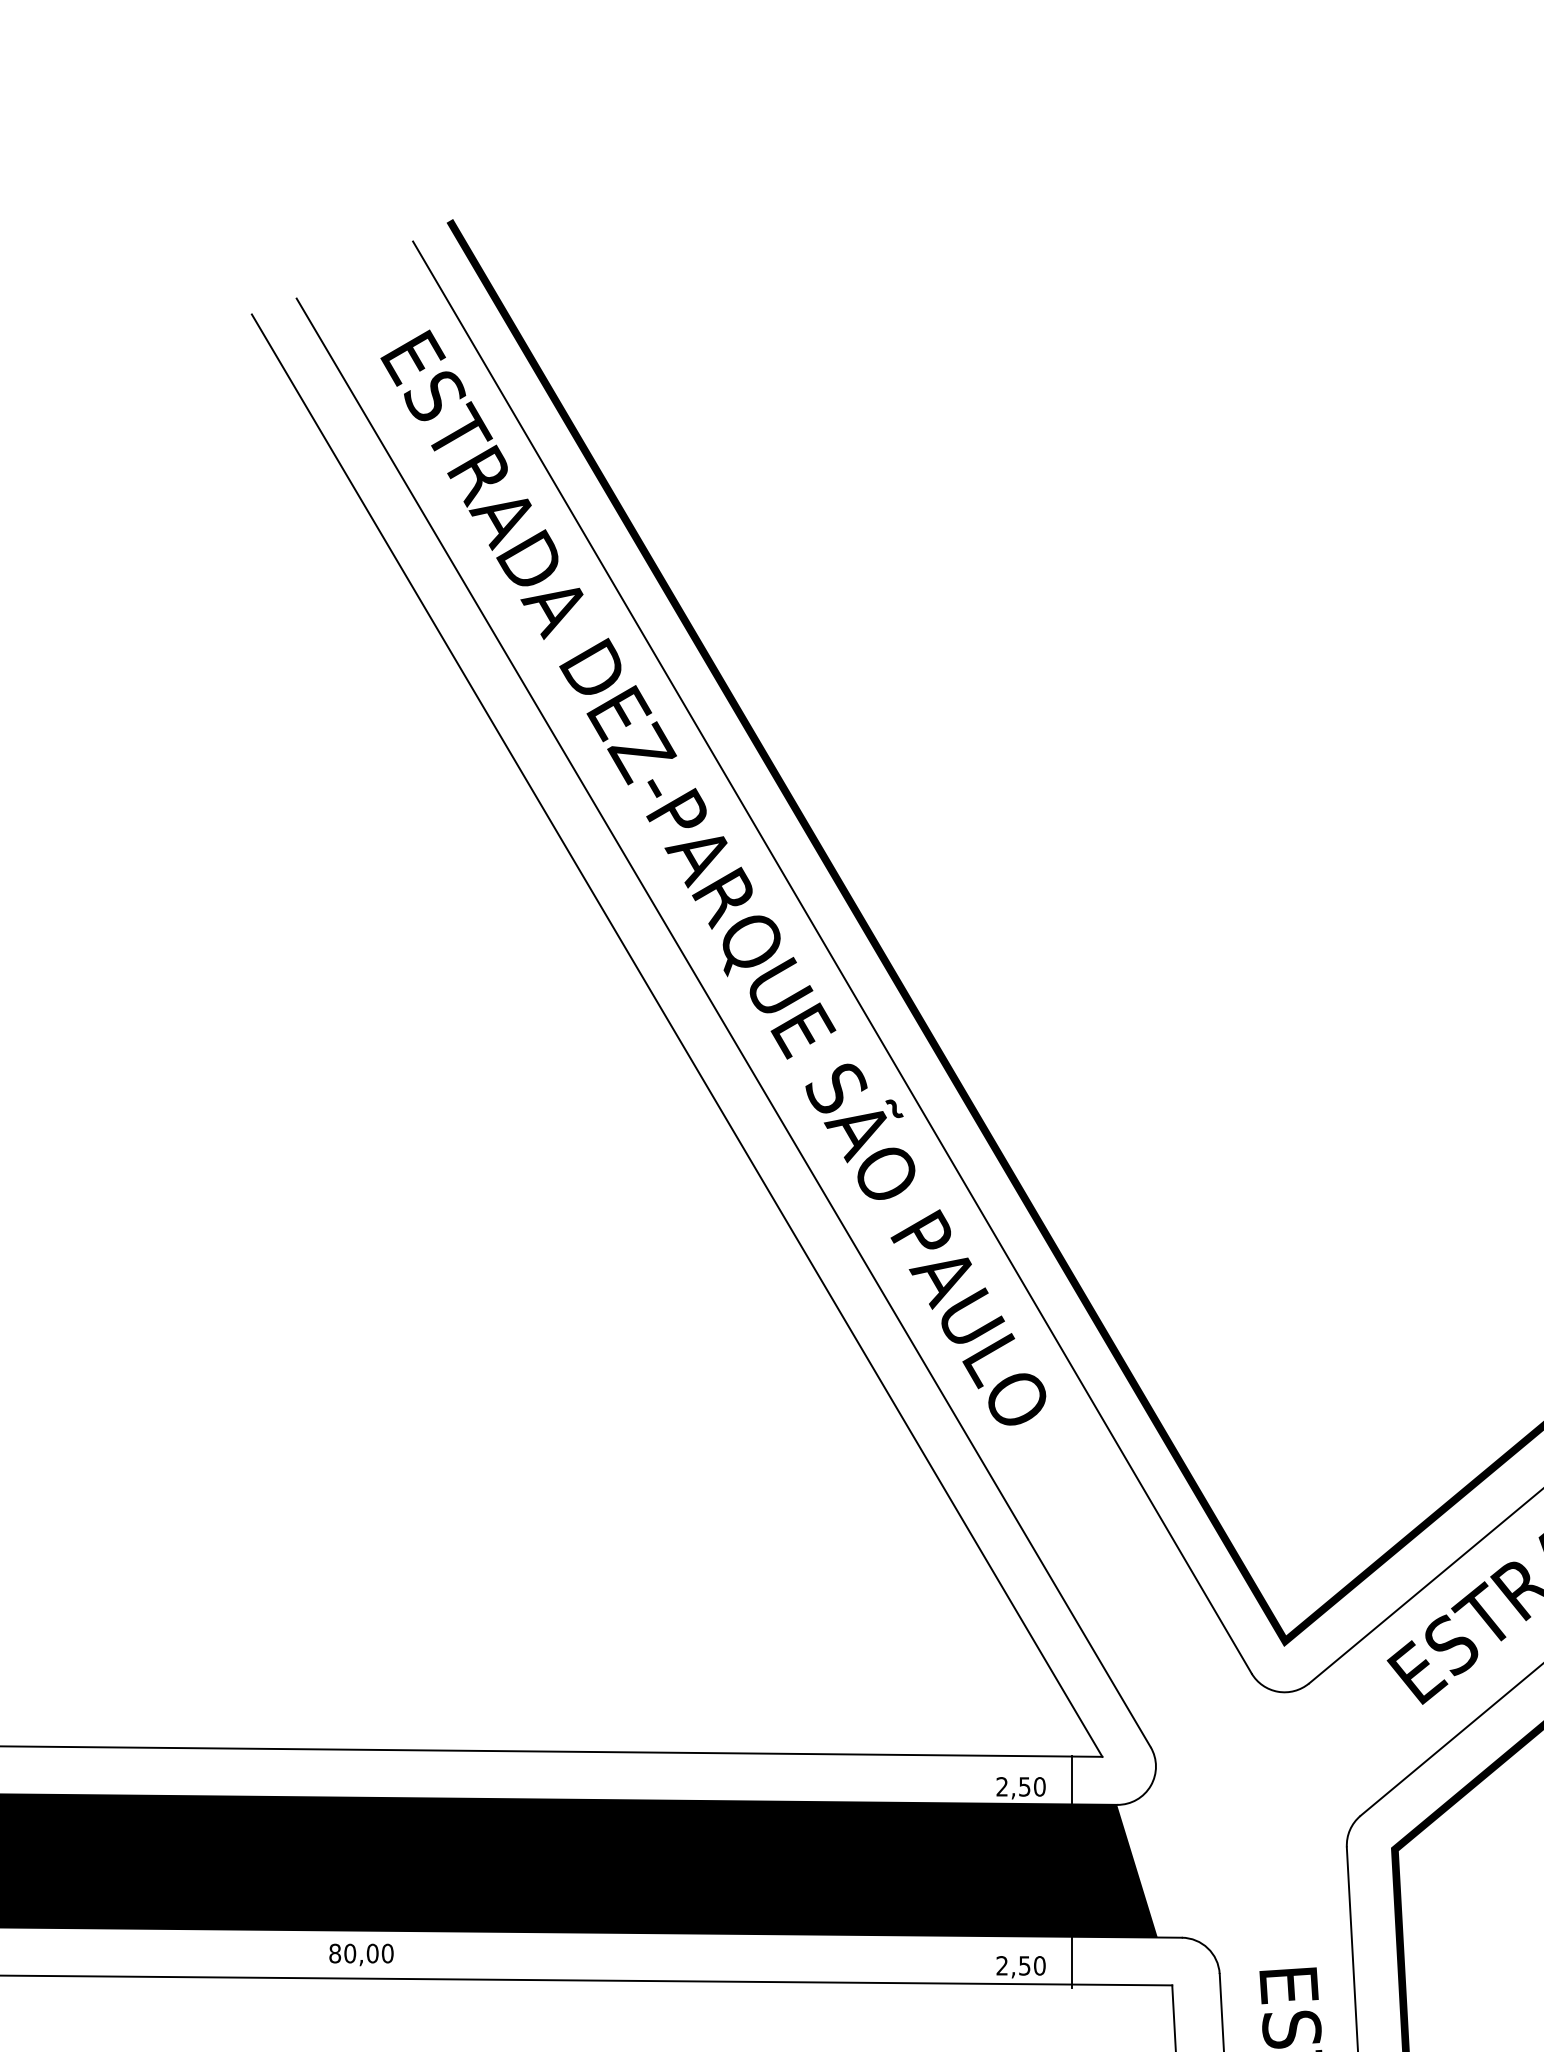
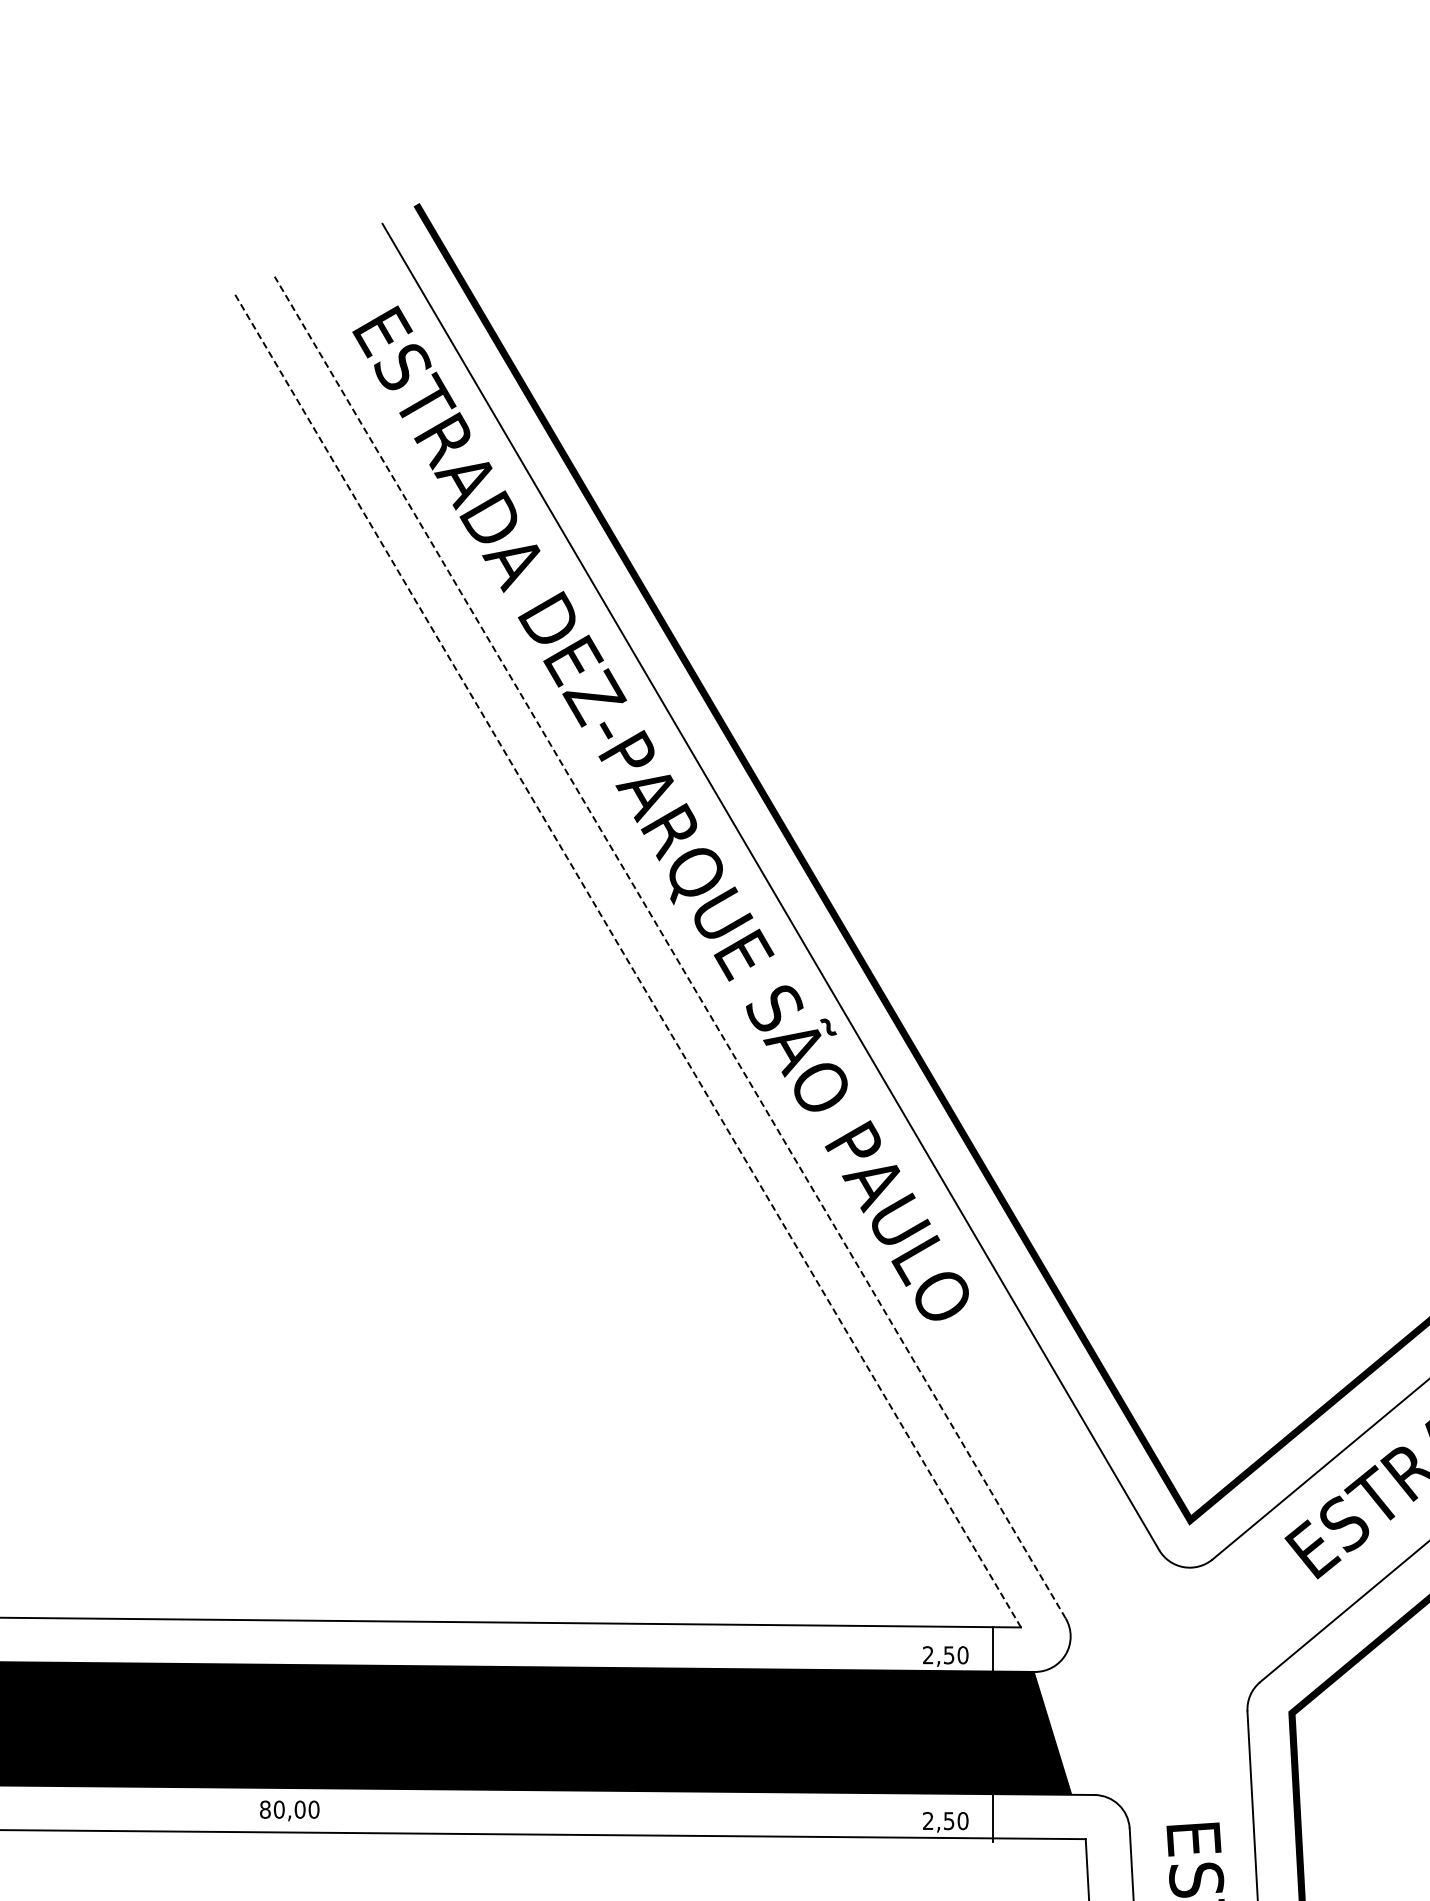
line: (723, 1022) -> (670, 947), solid -> dashed
line: (676, 1035) -> (626, 959), solid -> dashed
text: (361, 1954) -> (289, 1810), moved

